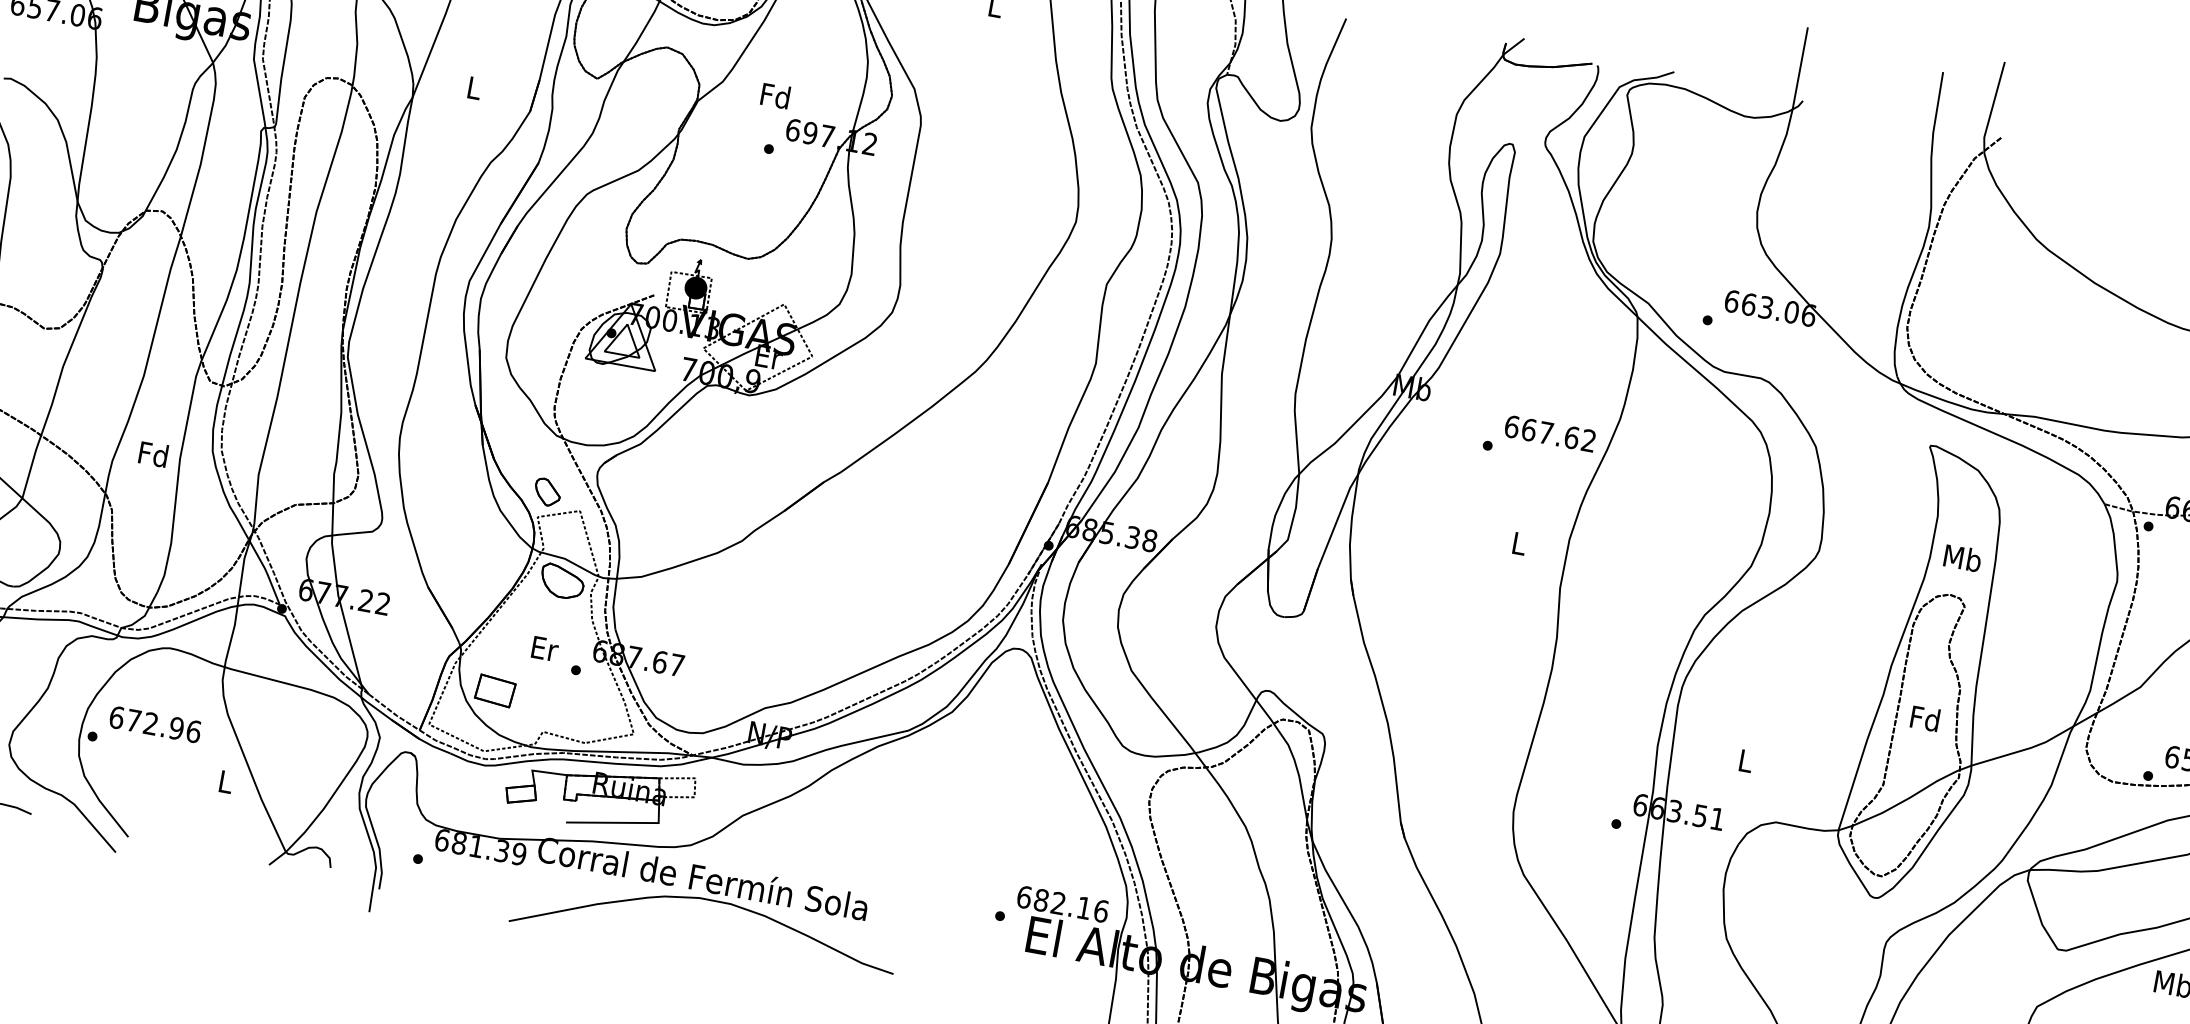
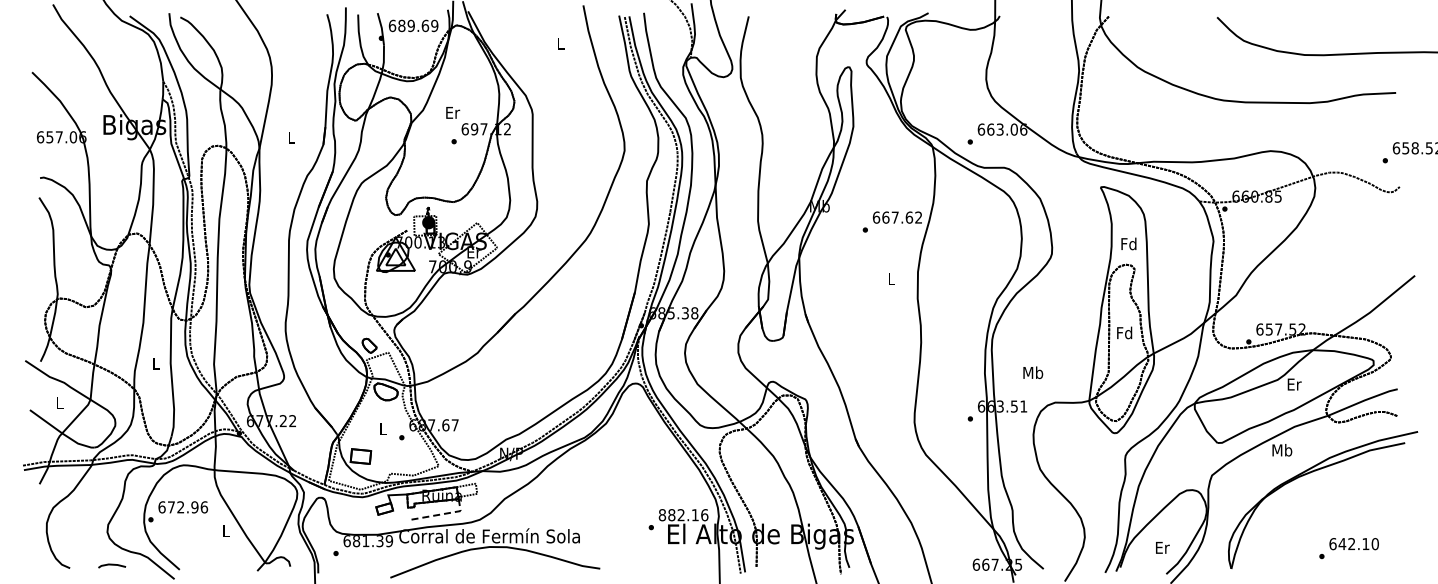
text: (775, 95) -> (452, 112), Fd -> Er
text: (152, 453) -> (155, 363), Fd -> L
text: (1963, 557) -> (1129, 243), Mb -> Fd
text: (545, 649) -> (383, 429), Er -> L
text: (1746, 760) -> (1033, 372), L -> Mb
line: (624, 823) -> (442, 514), solid -> dashed
text: (1024, 897) -> (662, 515), 682.16 -> 882.16

